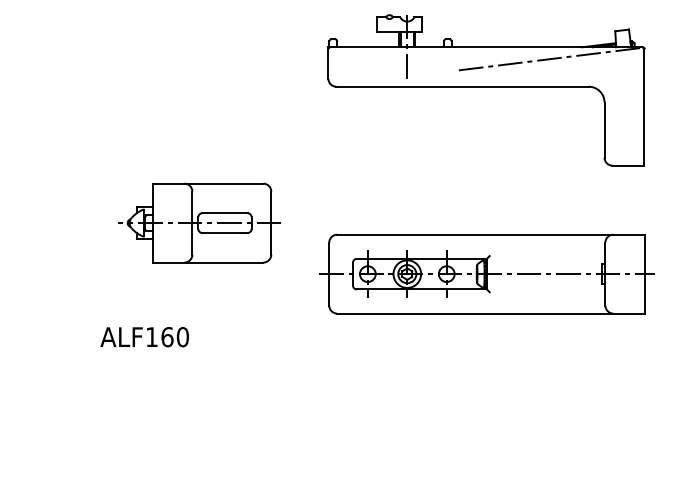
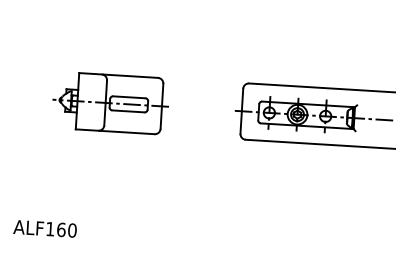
part: (199, 222) -> (110, 102), moved
text: (144, 337) -> (45, 229), moved

